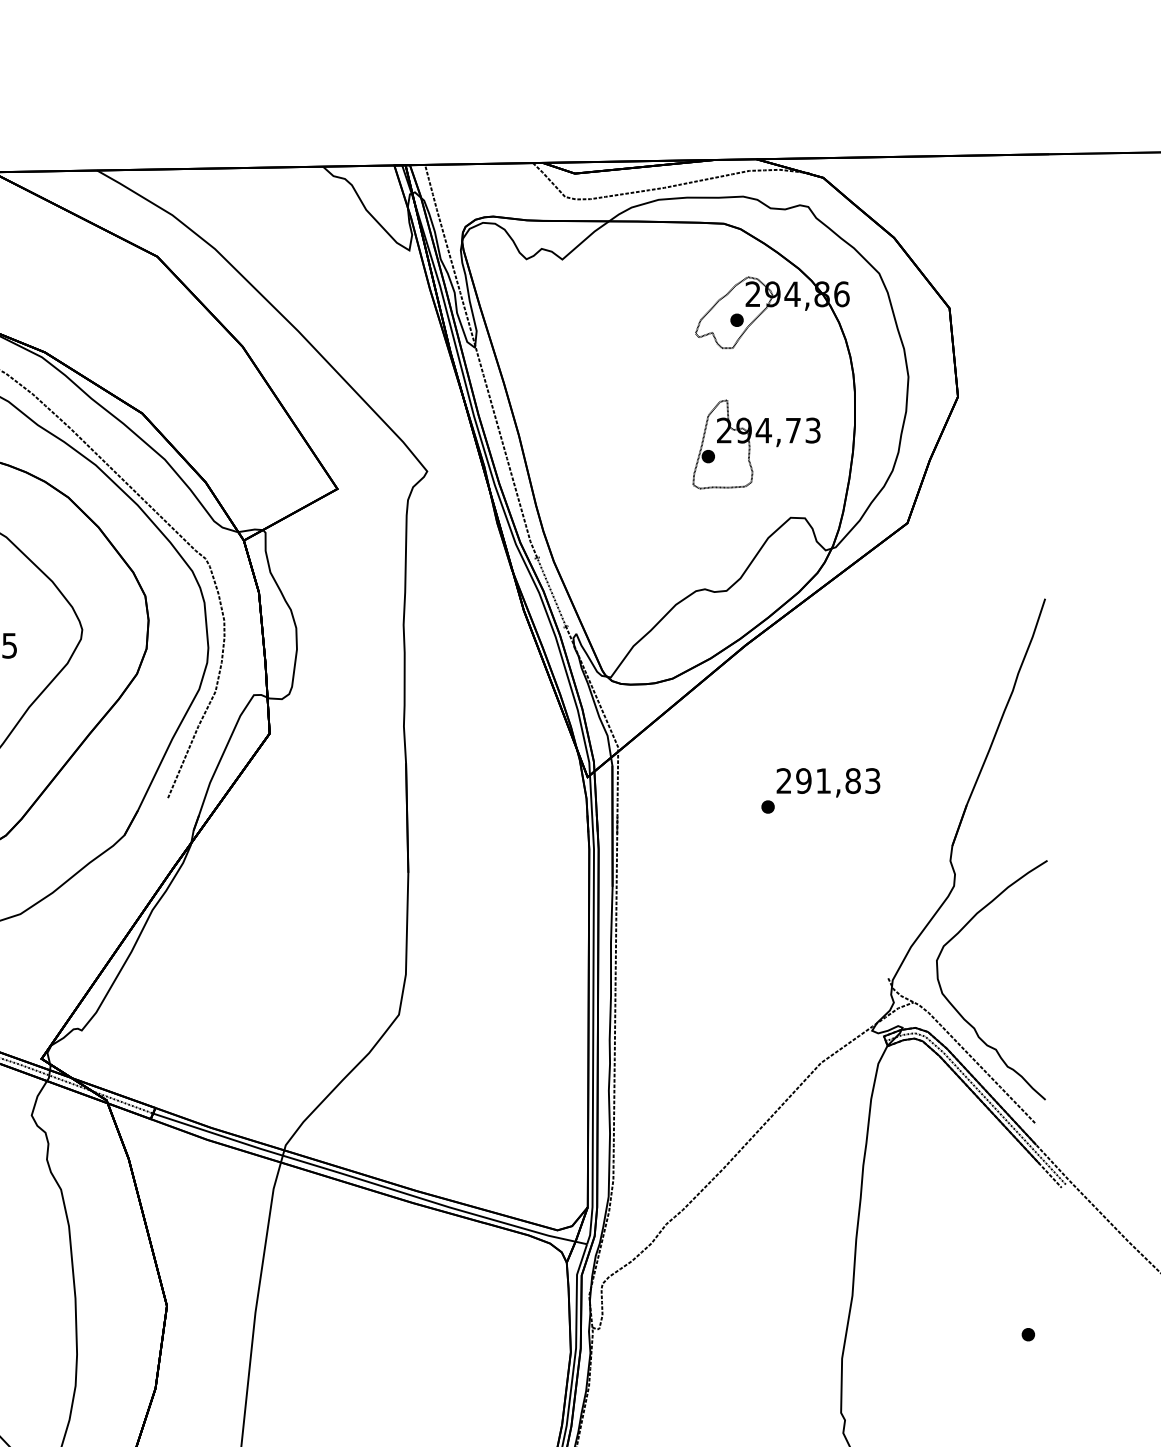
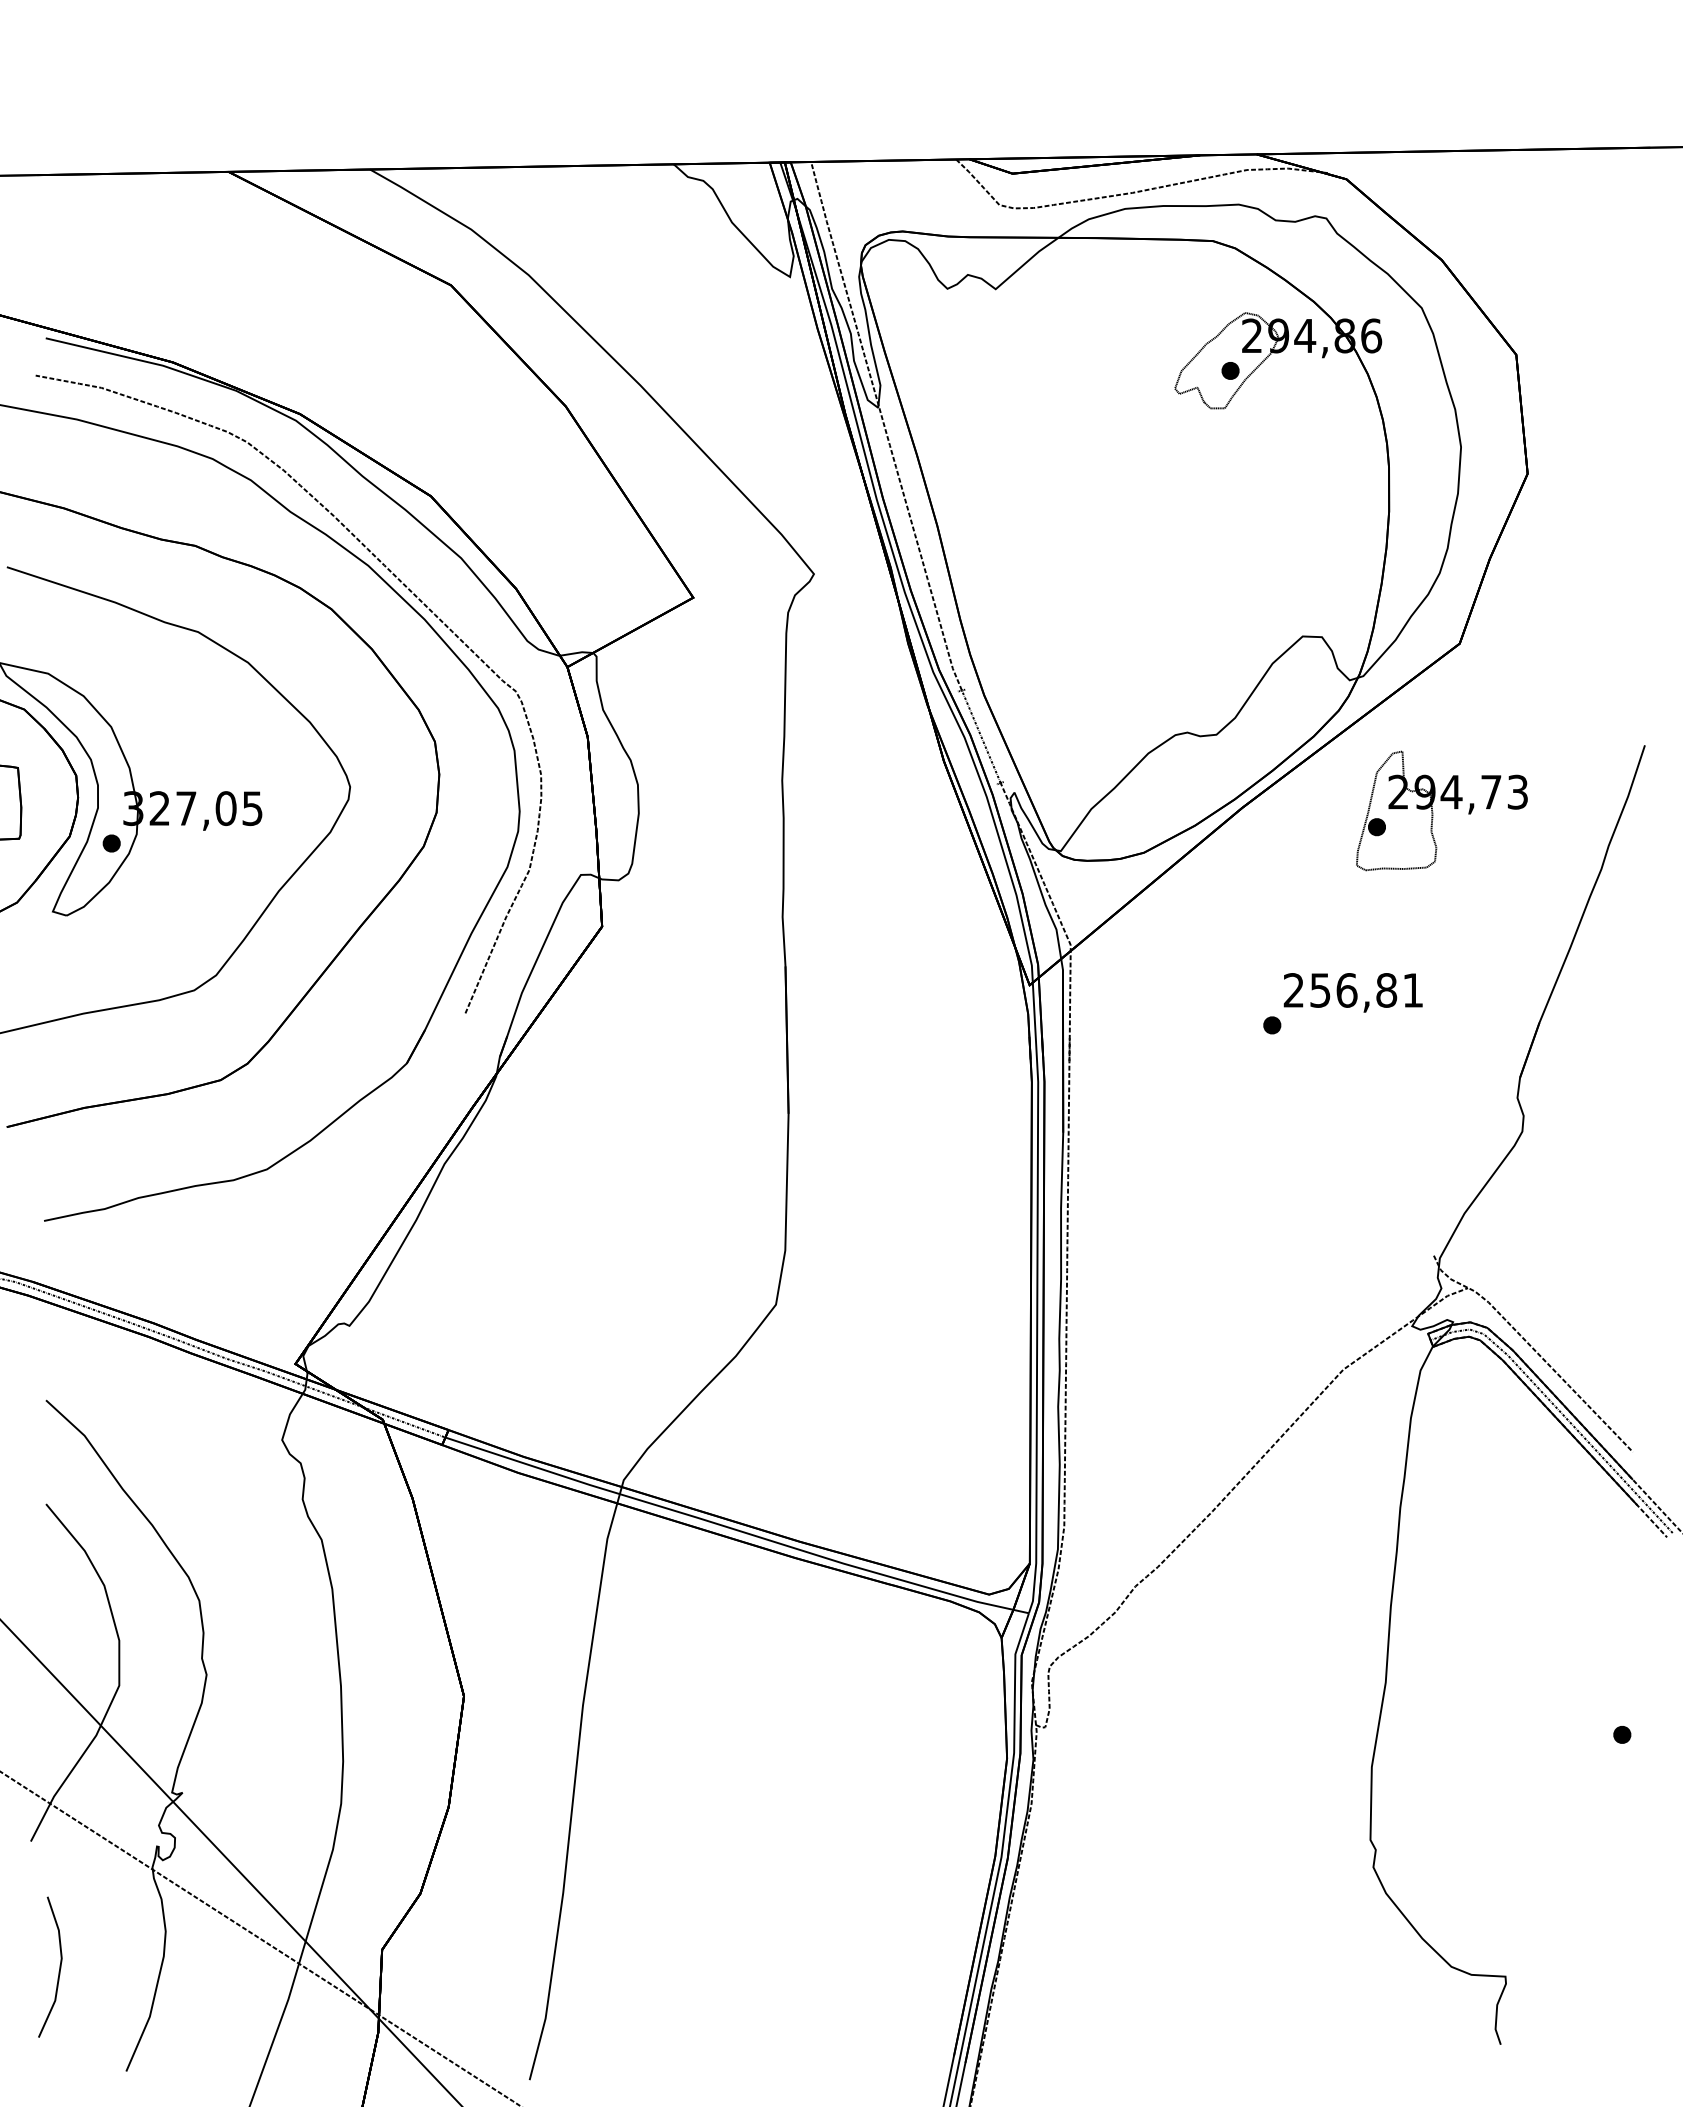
part: (750, 445) -> (1433, 812), moved
text: (838, 781) -> (1366, 990), 291,83 -> 256,81
curve: (955, 1007) -> (1524, 1295), removed

